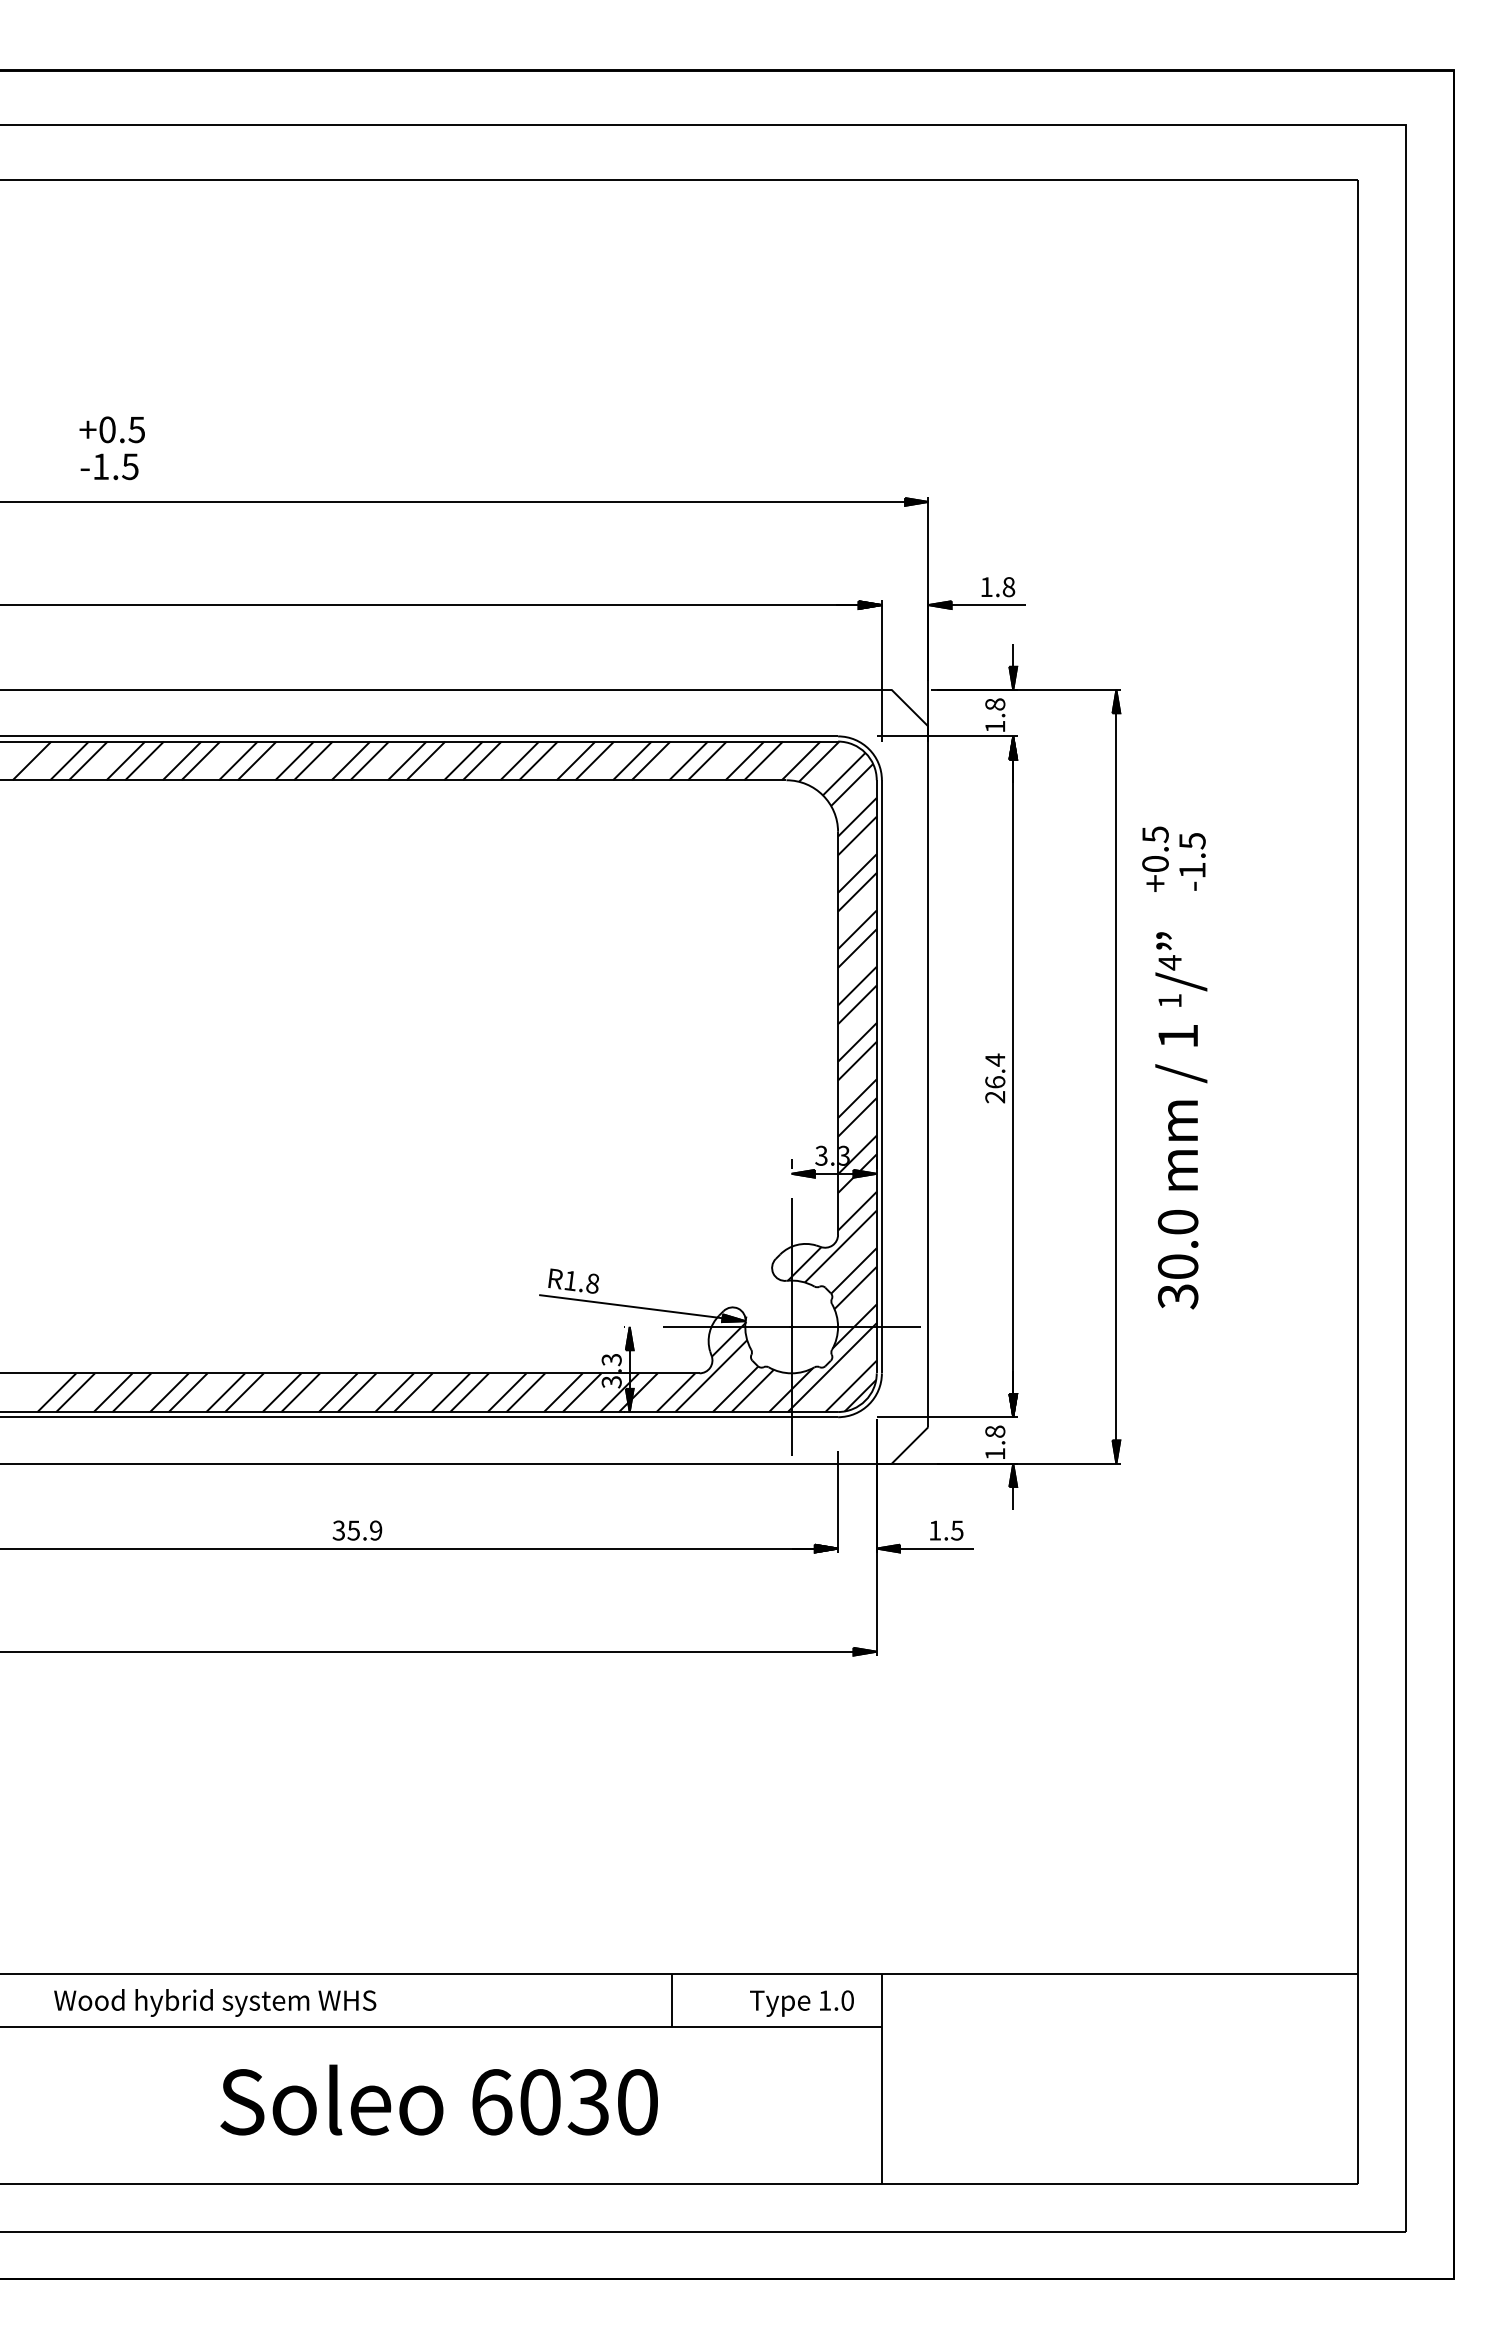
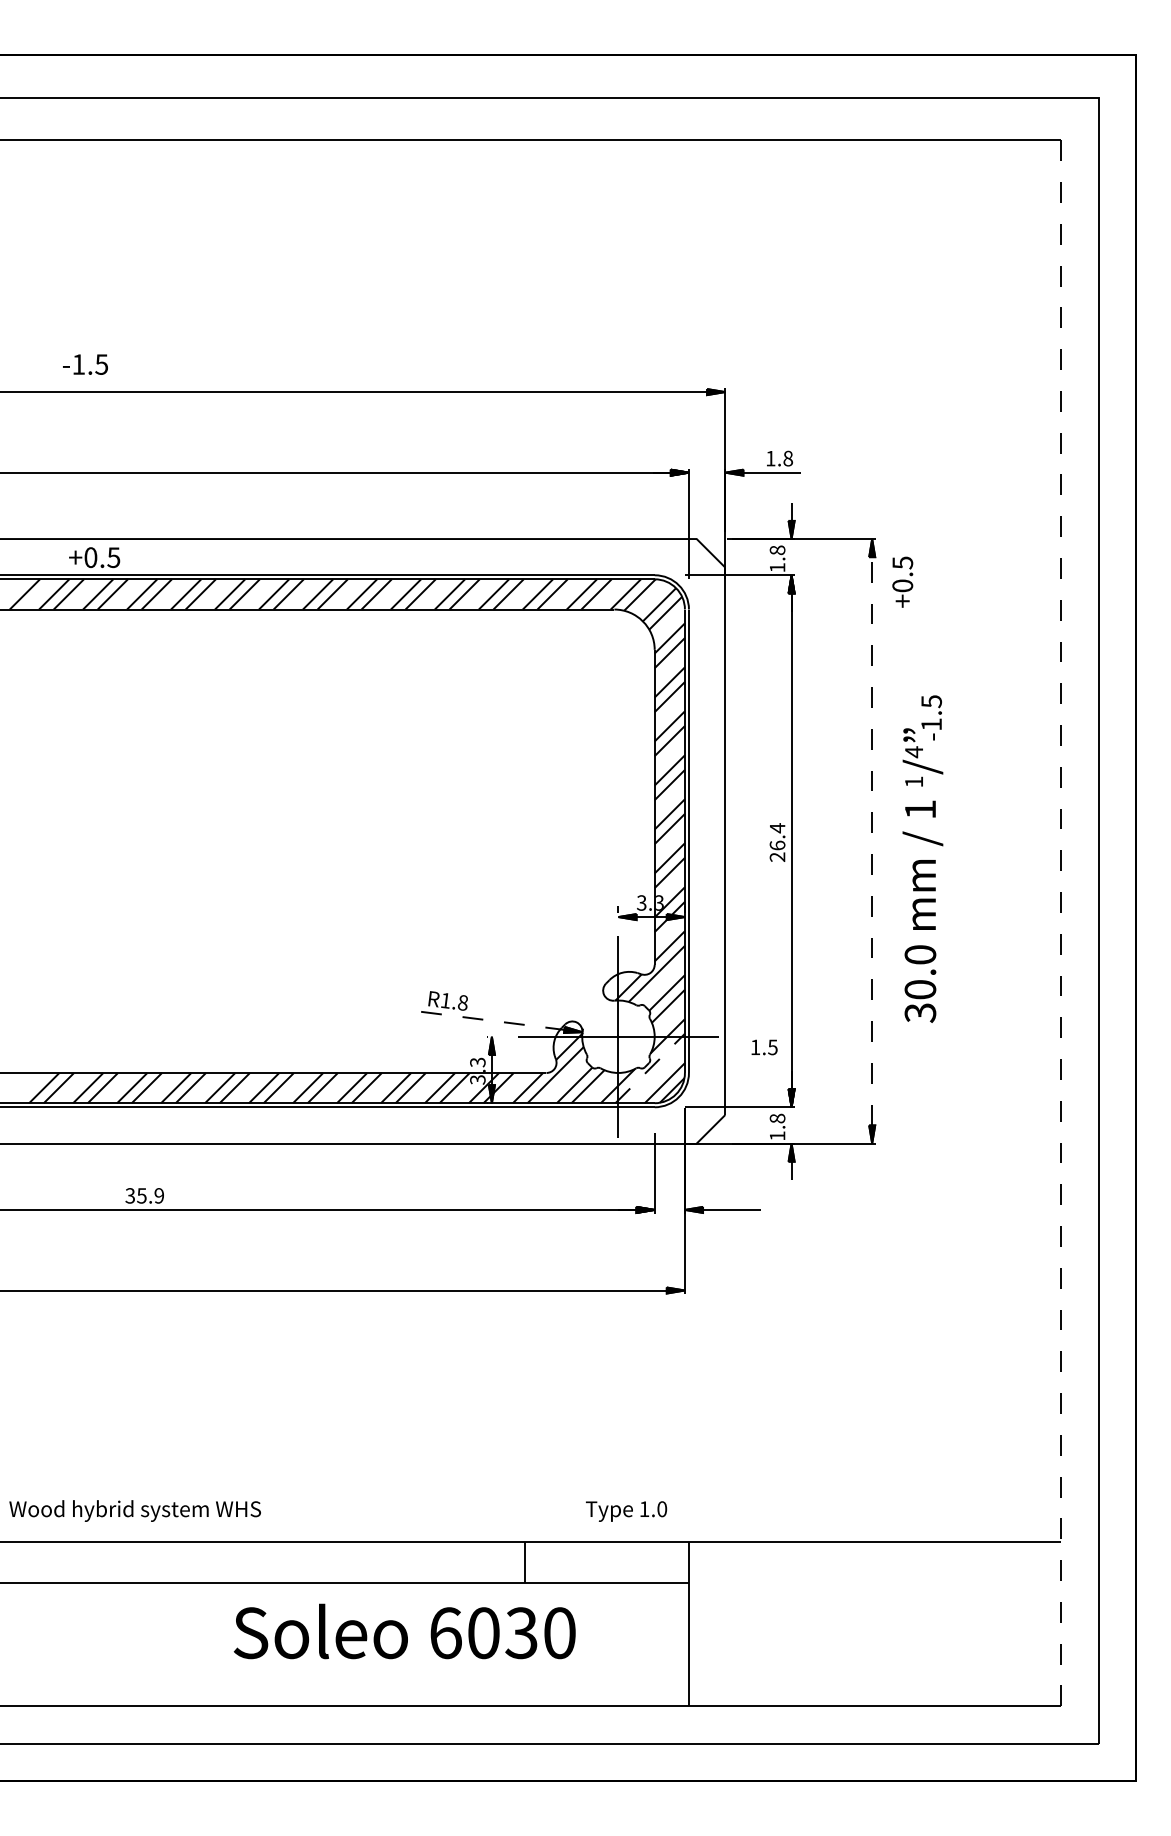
text: (111, 429) -> (93, 557), moved
text: (1155, 858) -> (902, 581), moved
text: (1192, 861) -> (931, 717), moved
line: (1116, 1076) -> (872, 841), solid -> dashed
line: (1358, 1181) -> (1061, 923), solid -> dashed
line: (631, 1306) -> (493, 1020), solid -> dashed
line: (832, 1367) -> (650, 1068), solid -> dashed
text: (357, 1530) -> (144, 1195), moved
text: (946, 1530) -> (764, 1047), moved
text: (215, 2002) -> (135, 1510), moved
text: (801, 2003) -> (626, 1511), moved
text: (438, 2099) -> (404, 1631), moved

